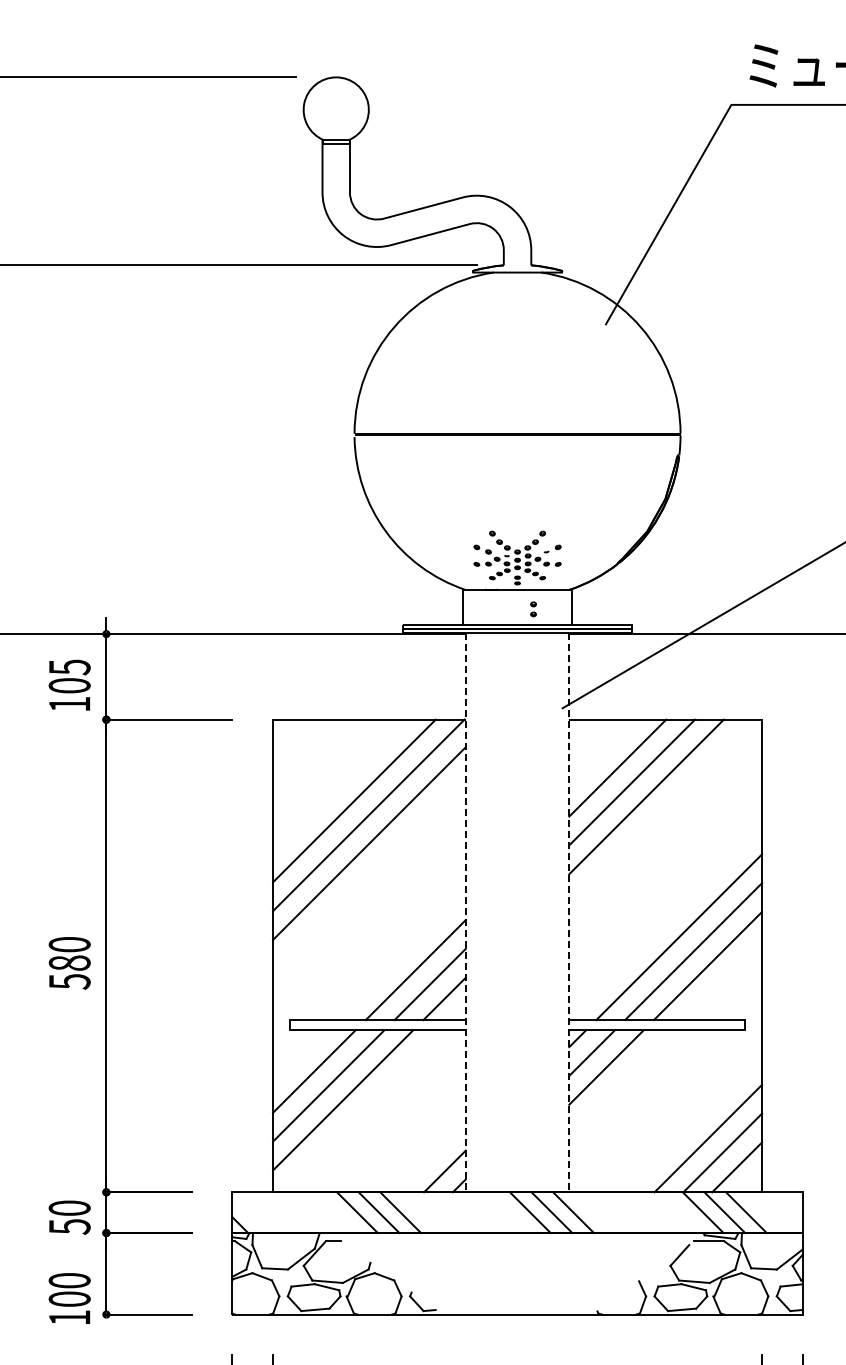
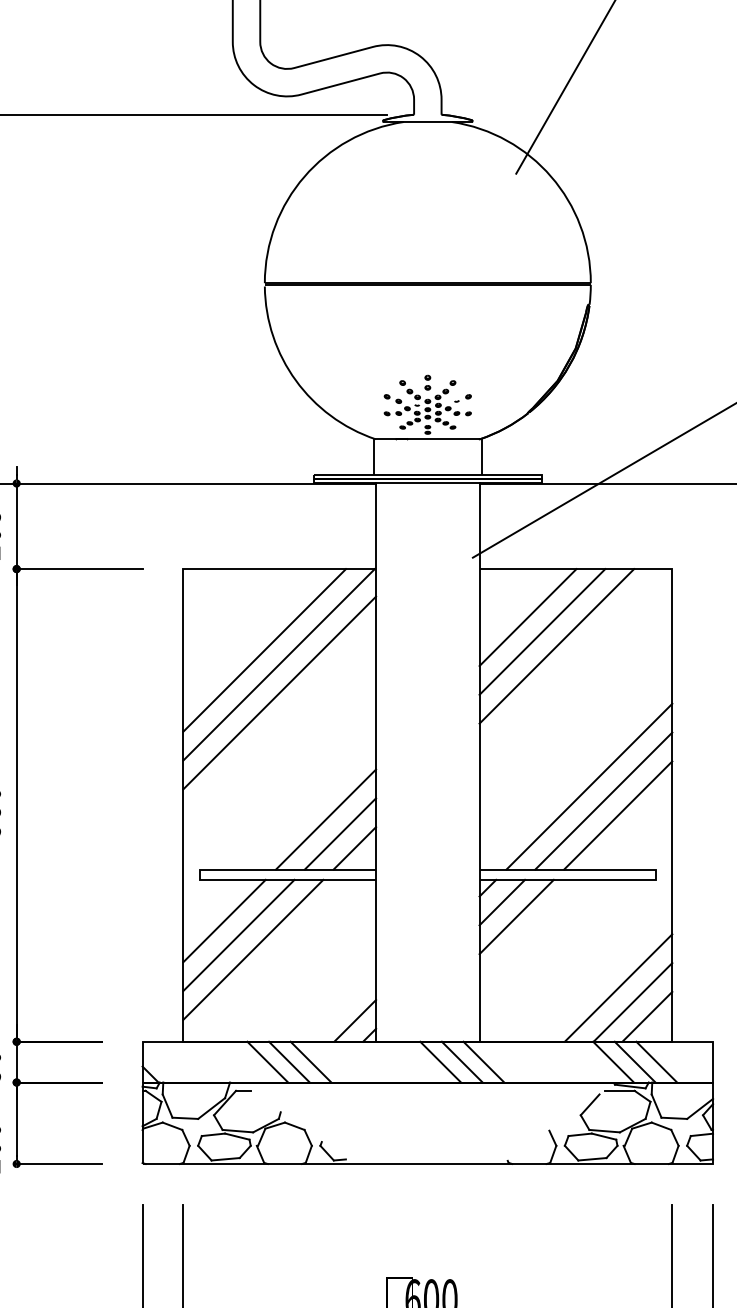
part: (533, 609) -> (427, 382), moved
line: (465, 913) -> (375, 762), dashed -> solid
line: (569, 913) -> (479, 762), dashed -> solid

